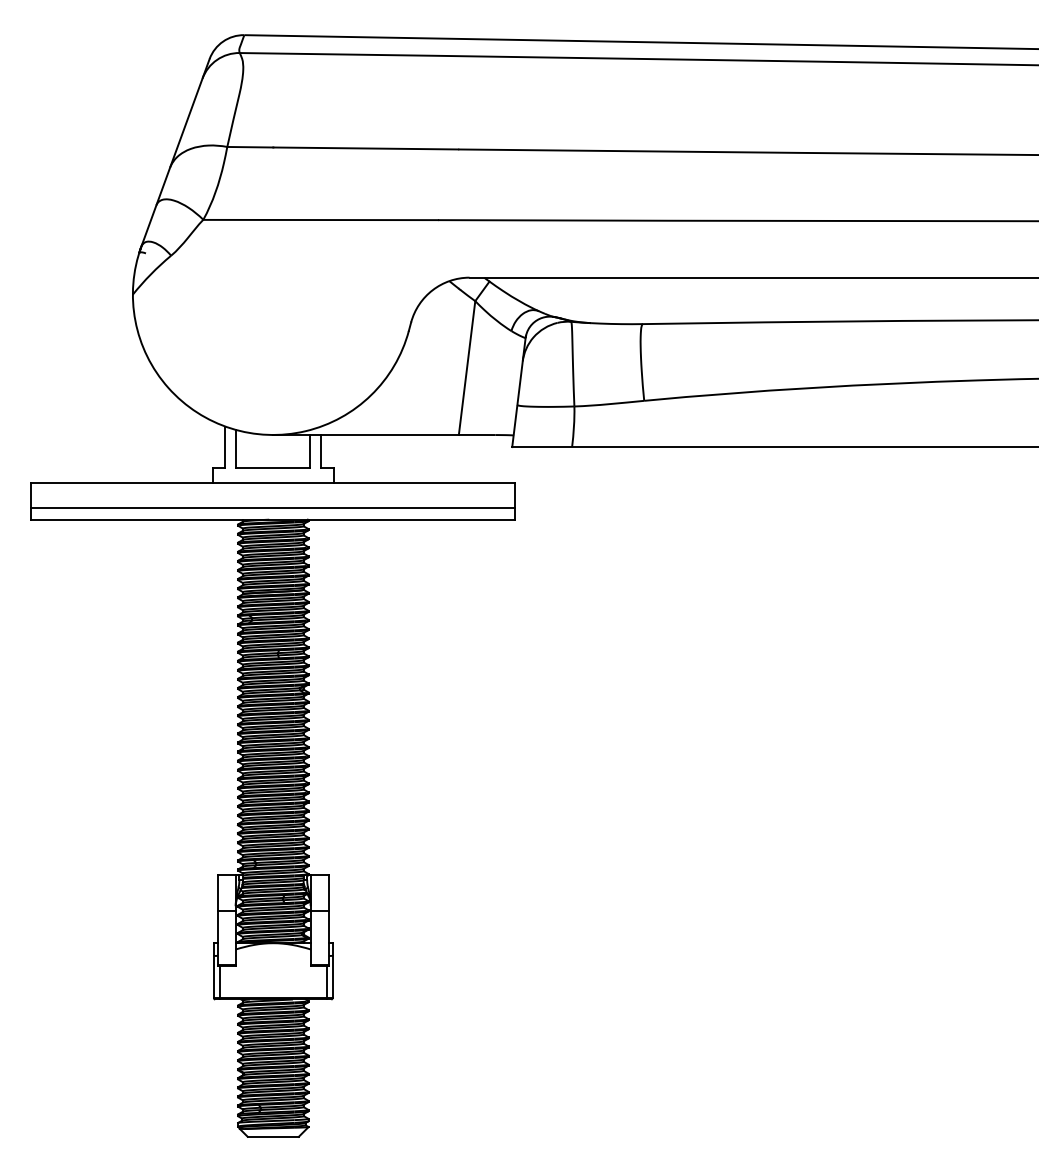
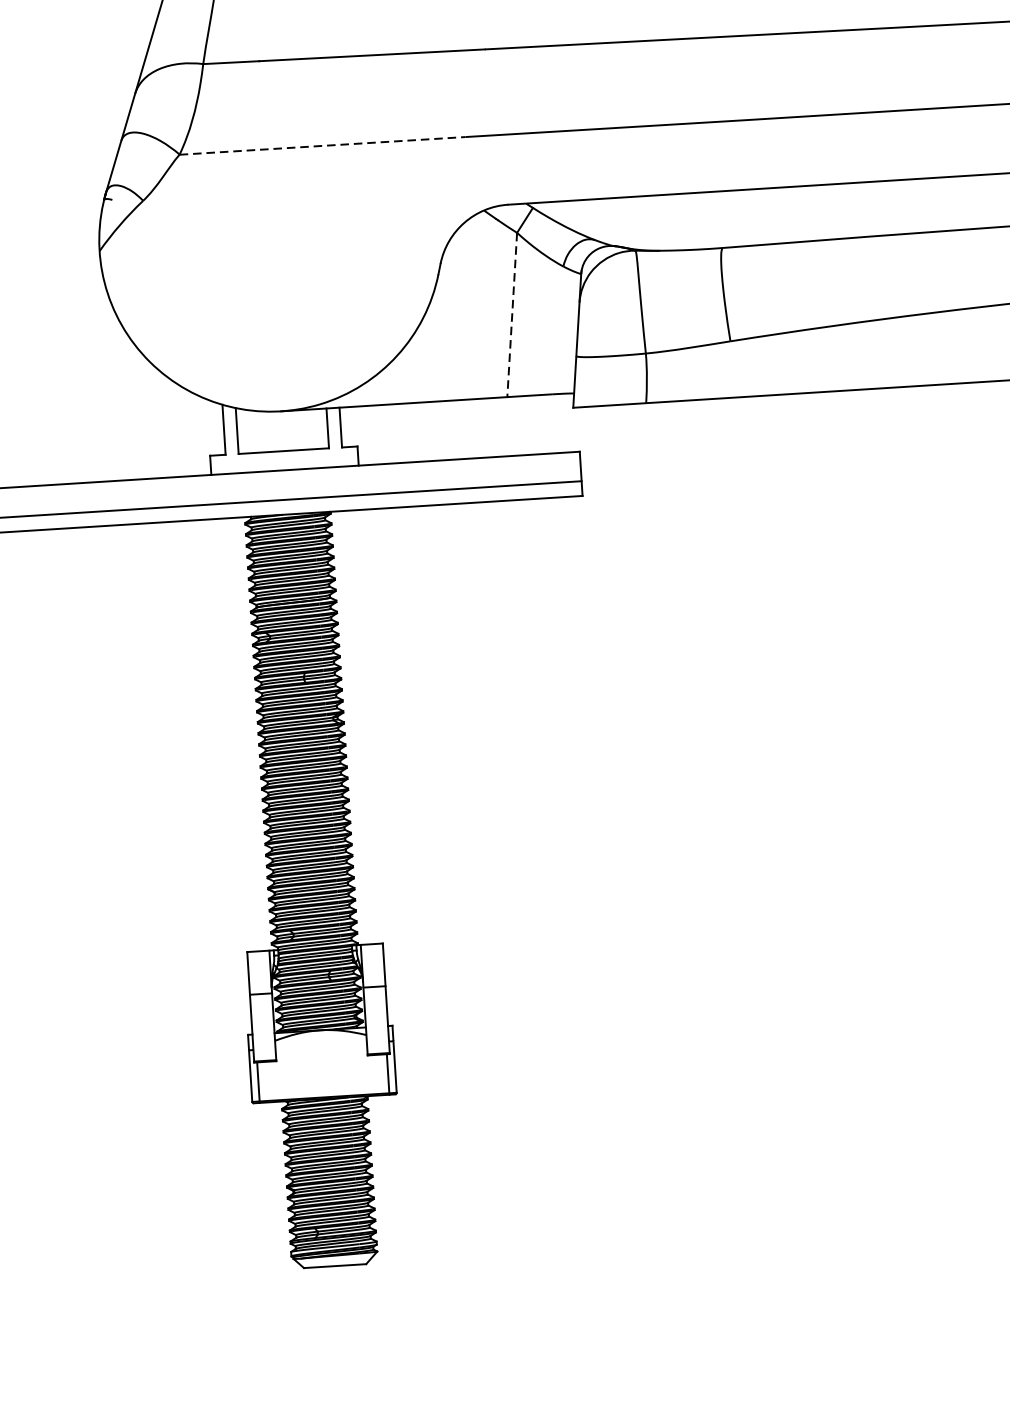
line: (321, 220) -> (323, 146), solid -> dashed
line: (467, 368) -> (512, 315), solid -> dashed

